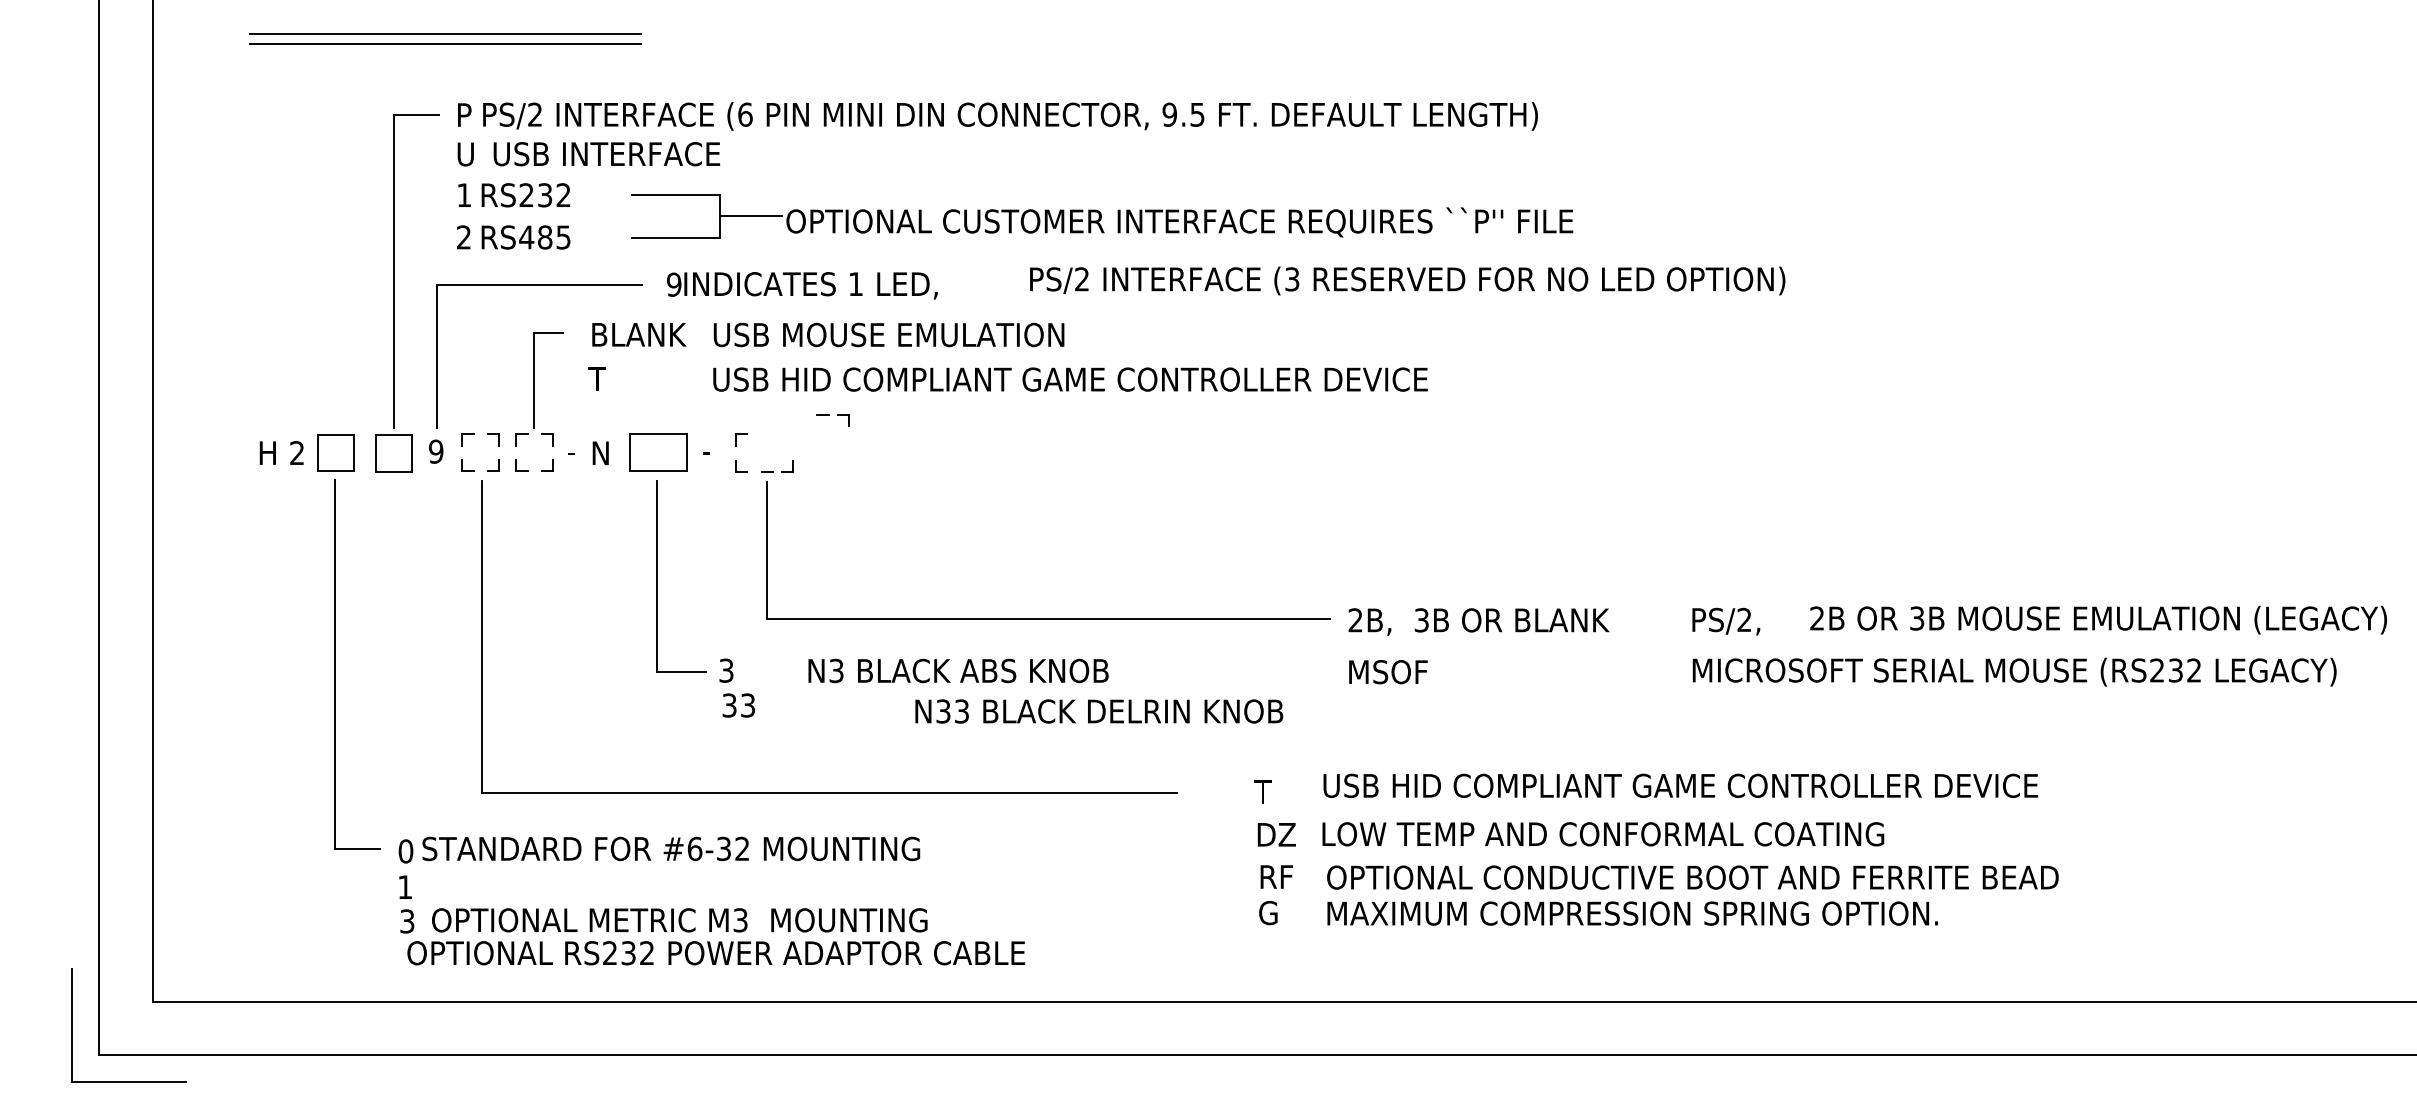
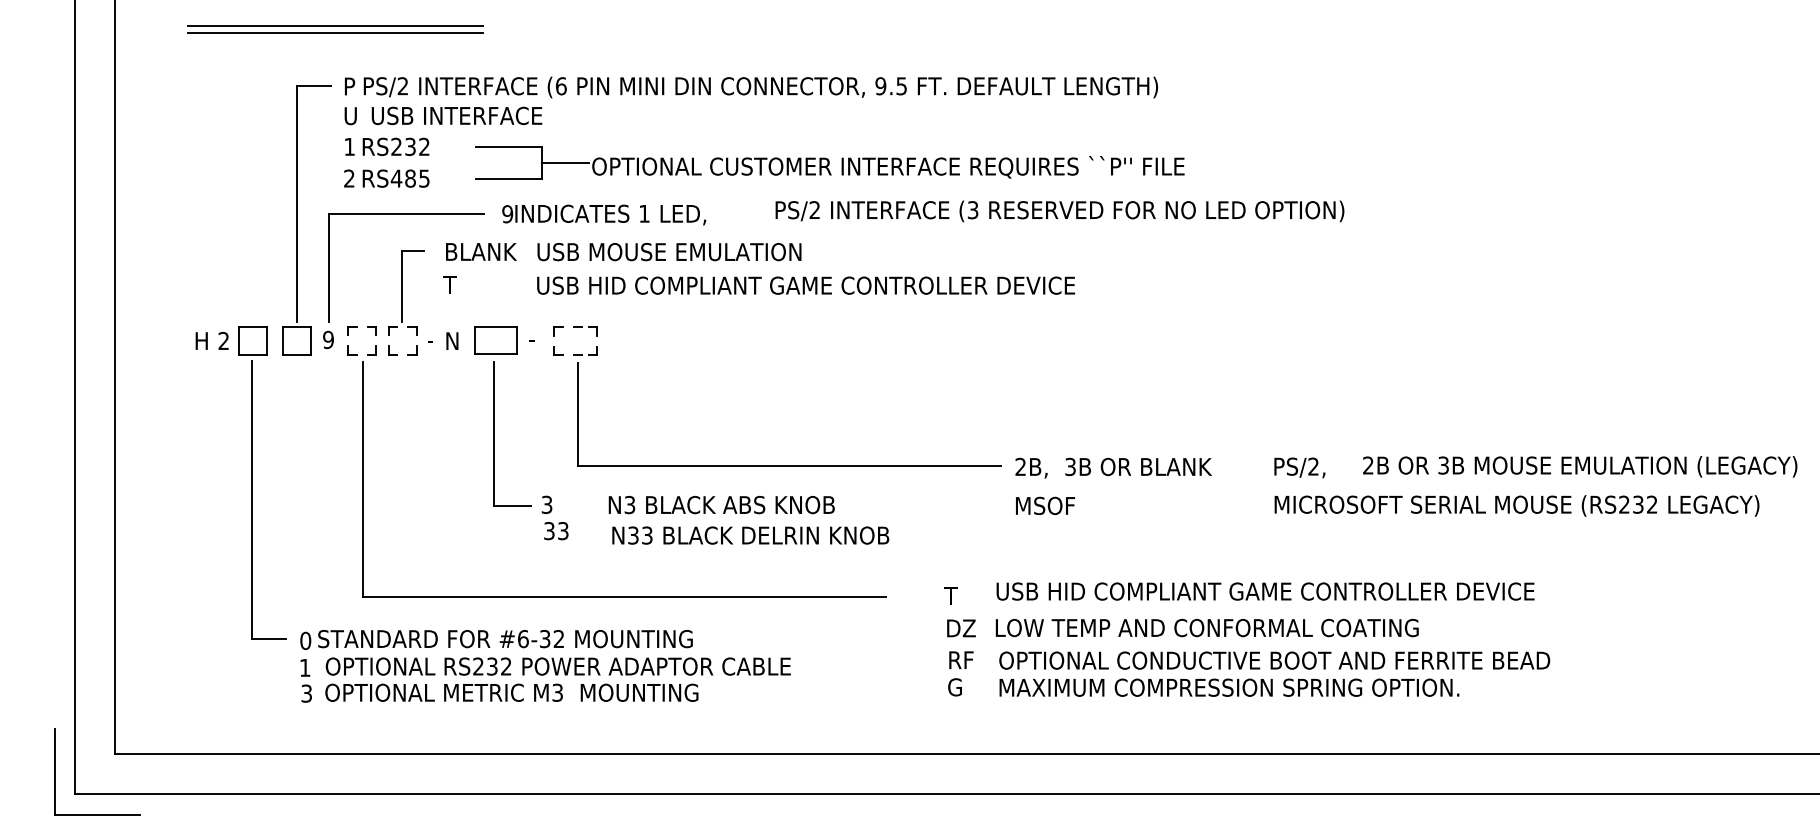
part: (833, 420) -> (585, 331), moved
text: (1098, 711) -> (750, 535), moved
text: (715, 953) -> (557, 666), moved

